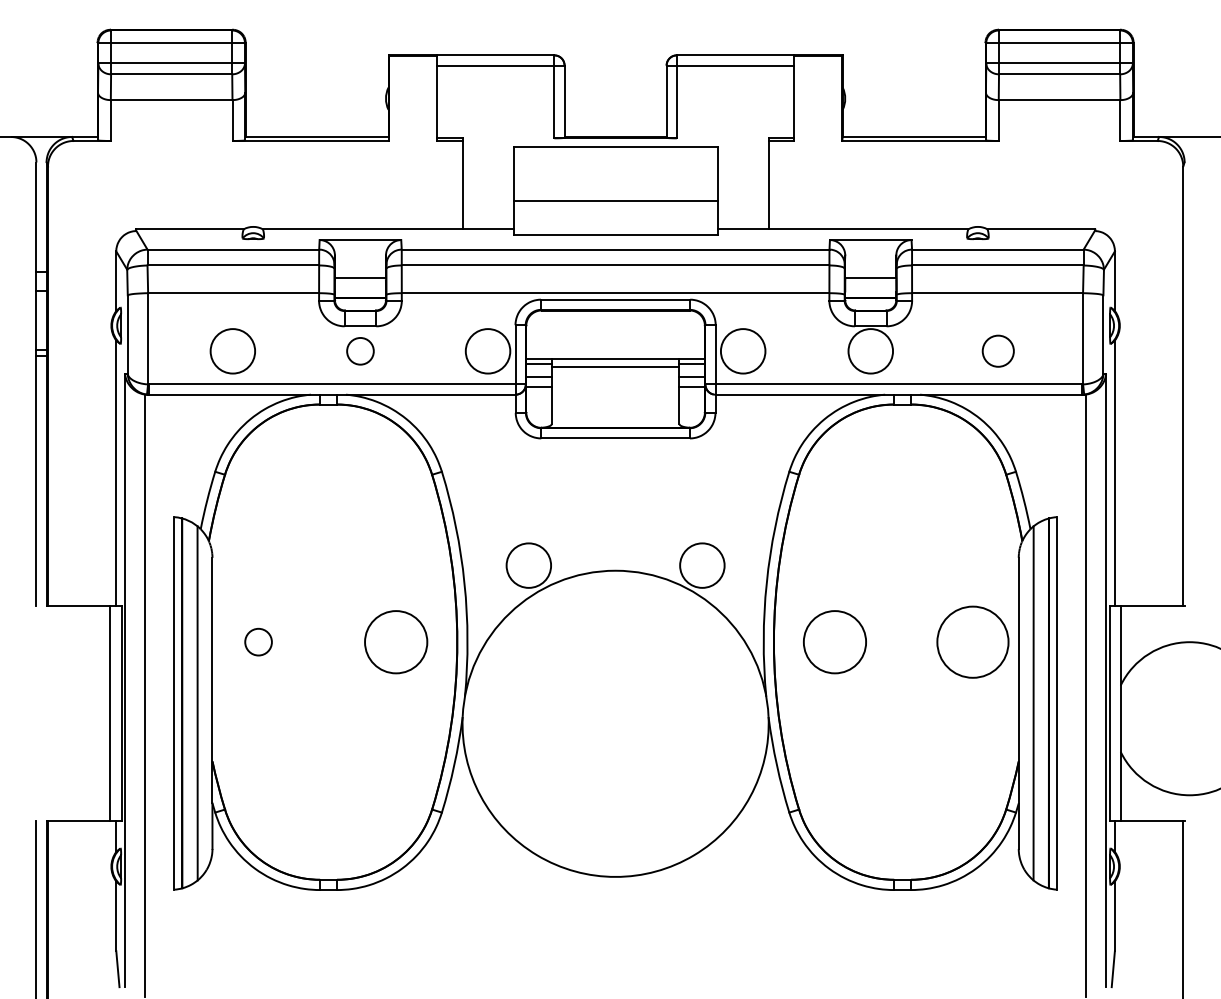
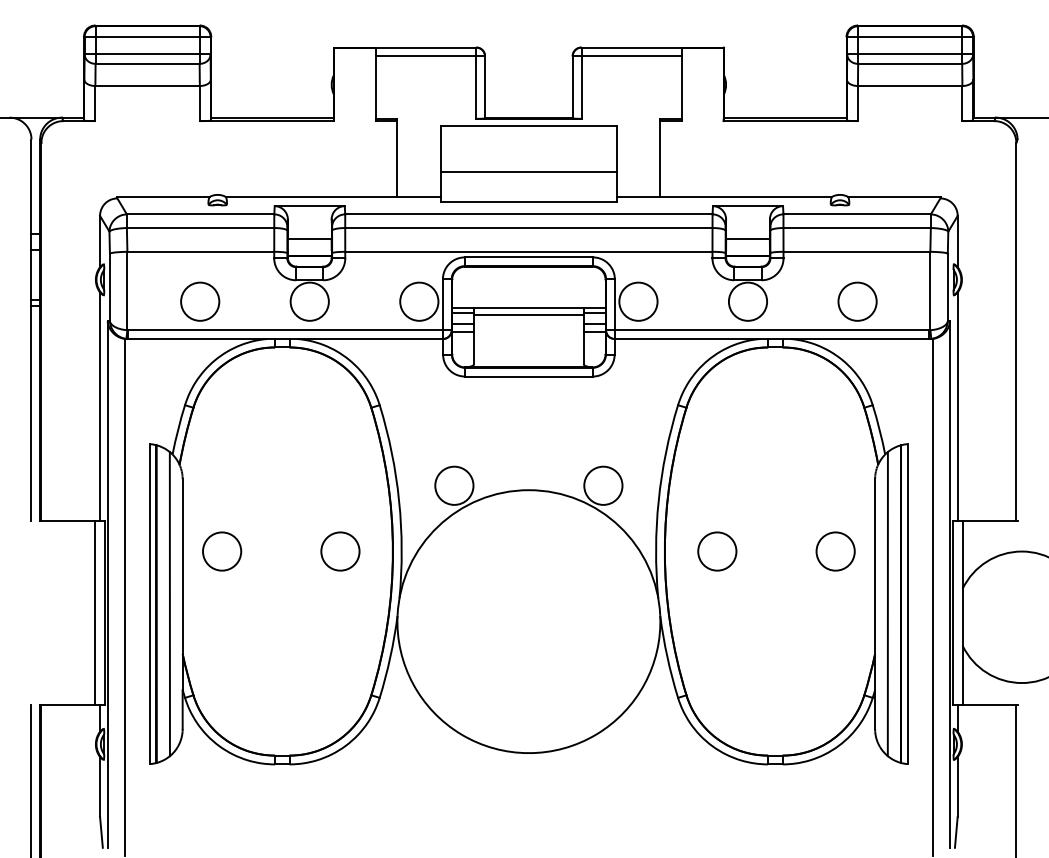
circle: (360, 351) -> (309, 301), size x1.67
circle: (998, 351) -> (857, 301), size x1.43
circle: (258, 642) -> (222, 551), size x1.67
circle: (396, 642) -> (340, 551), size x0.71
circle: (835, 642) -> (717, 551), size x0.71
circle: (972, 642) -> (835, 551), size x0.62

